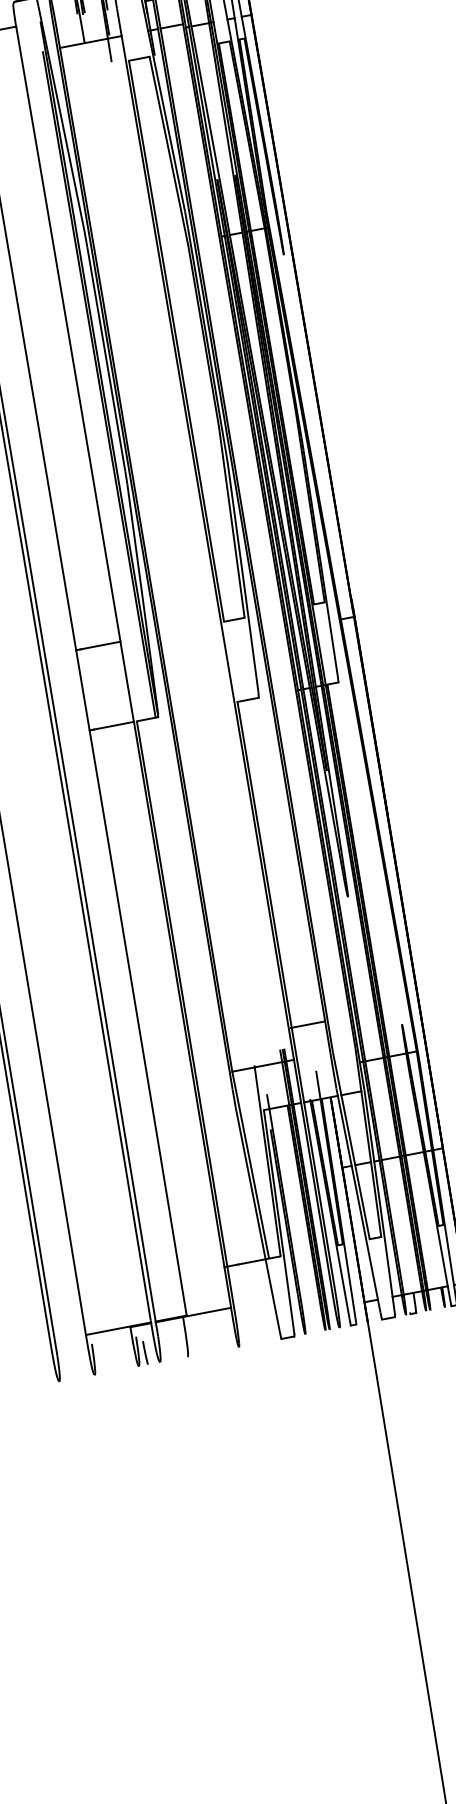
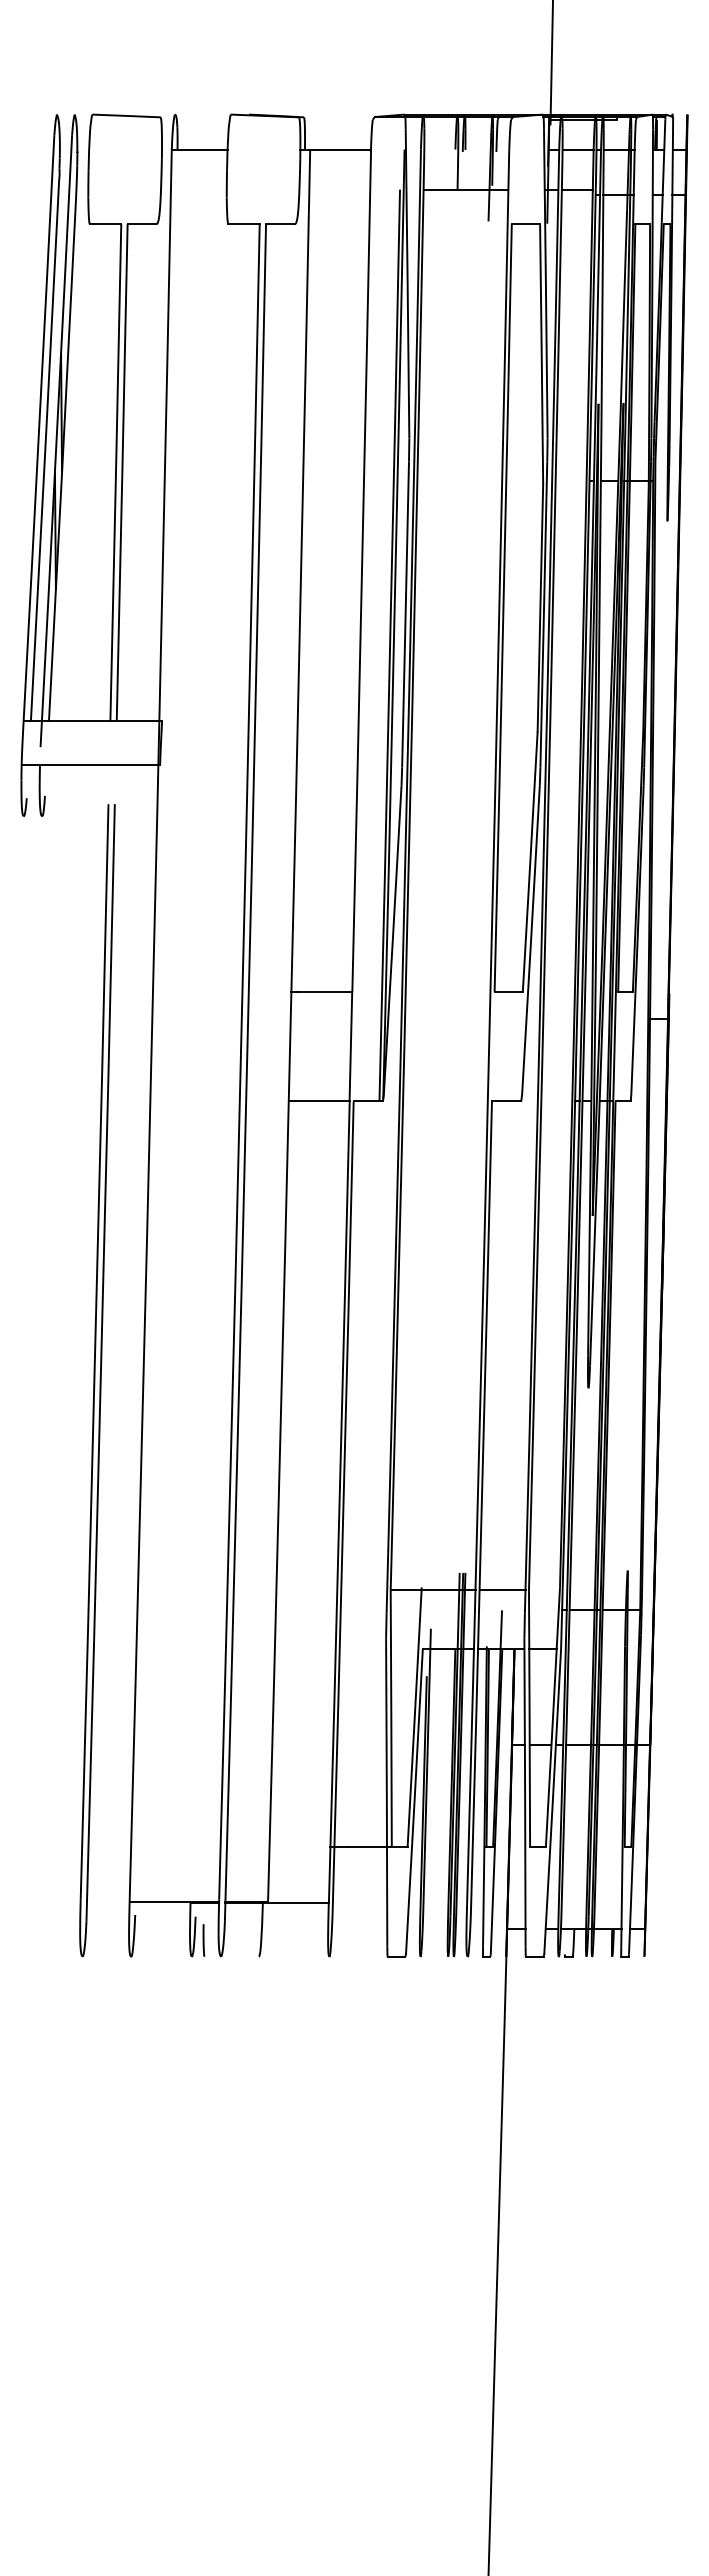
line: (307, 1025) -> (502, 1590), moved

